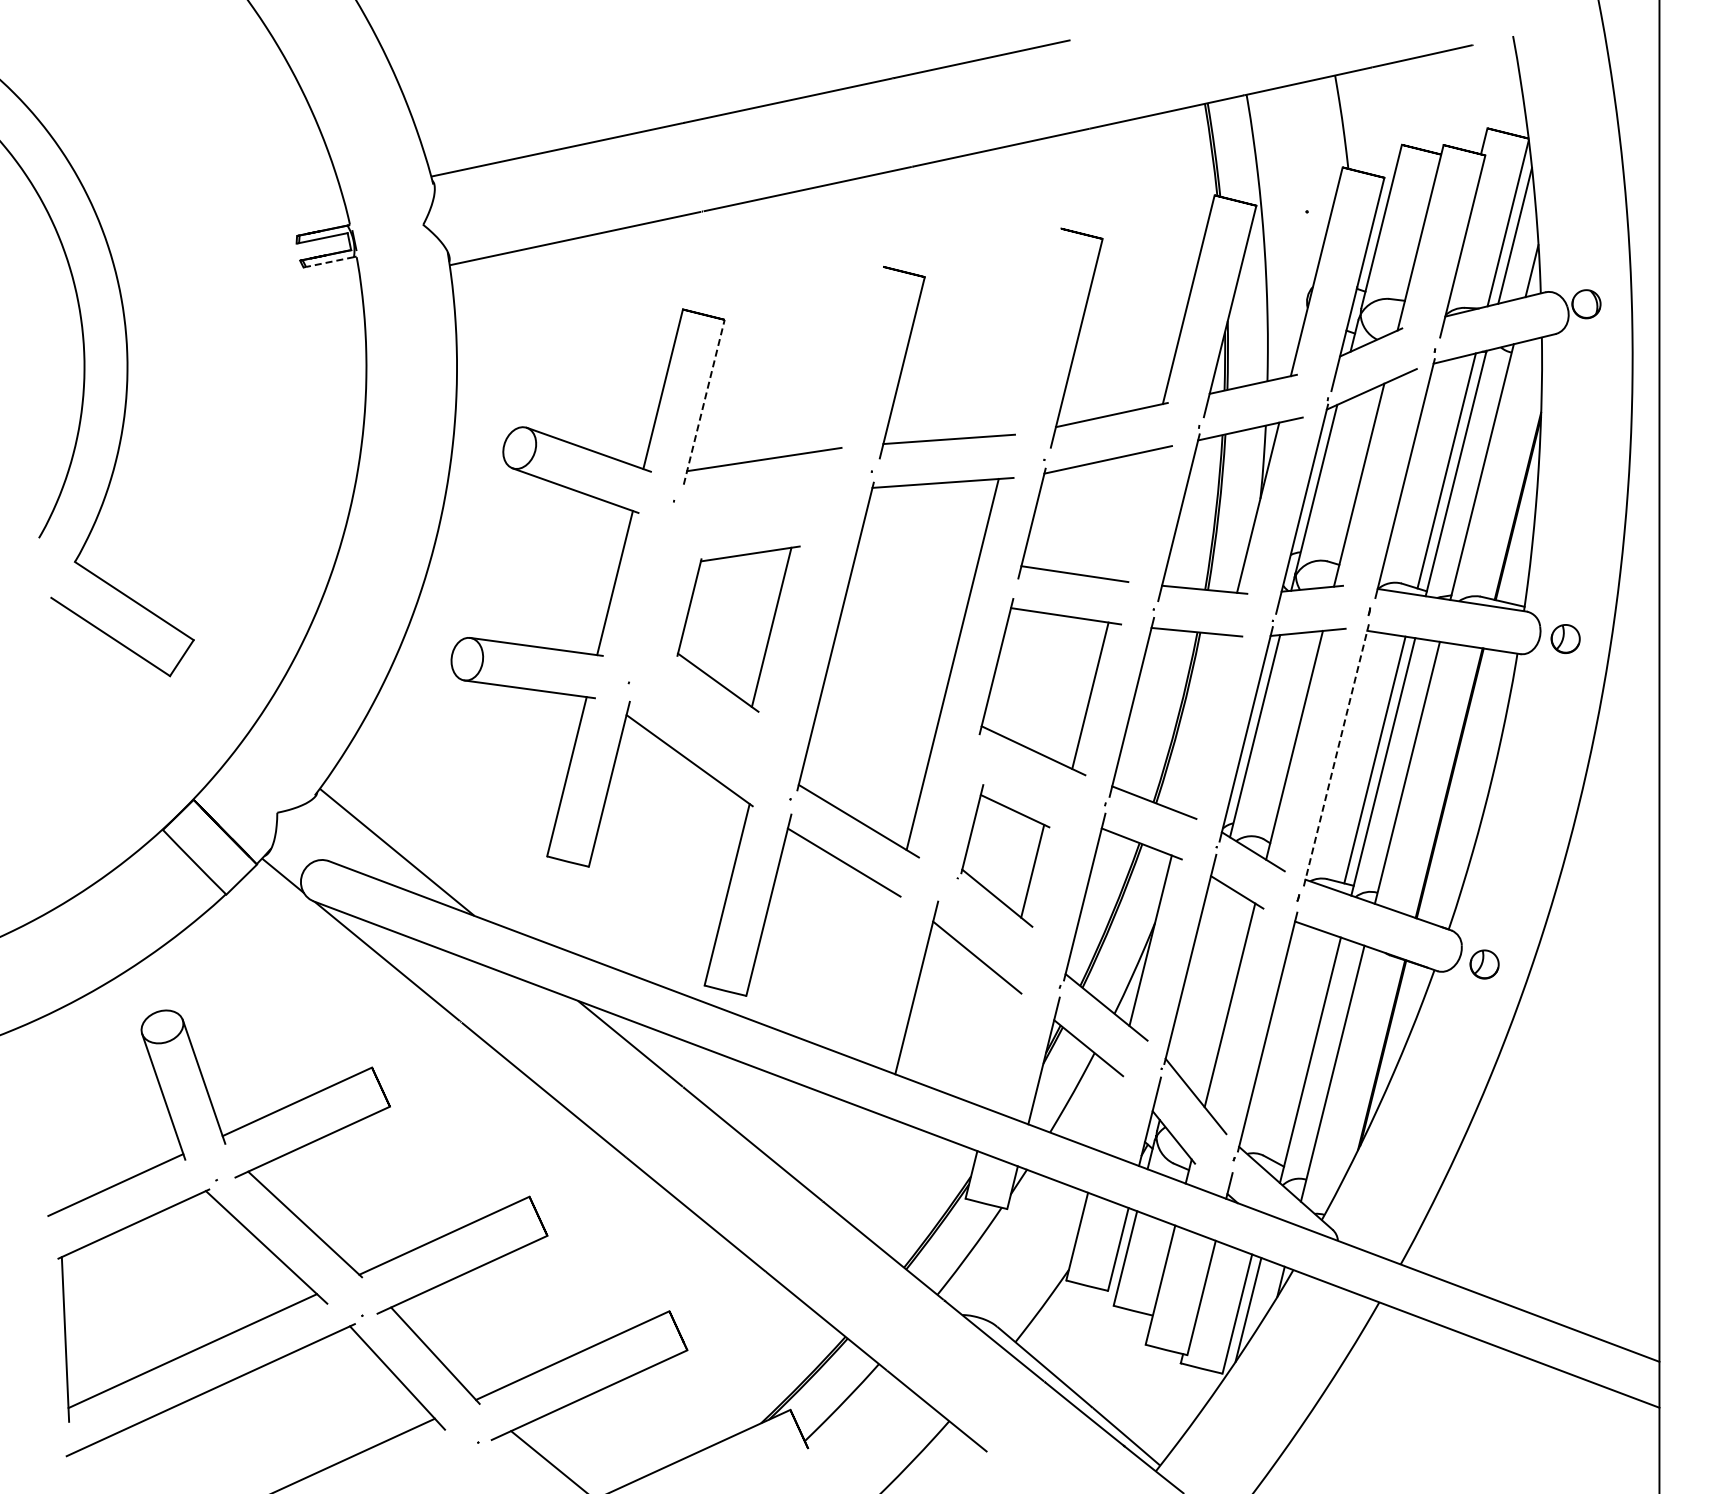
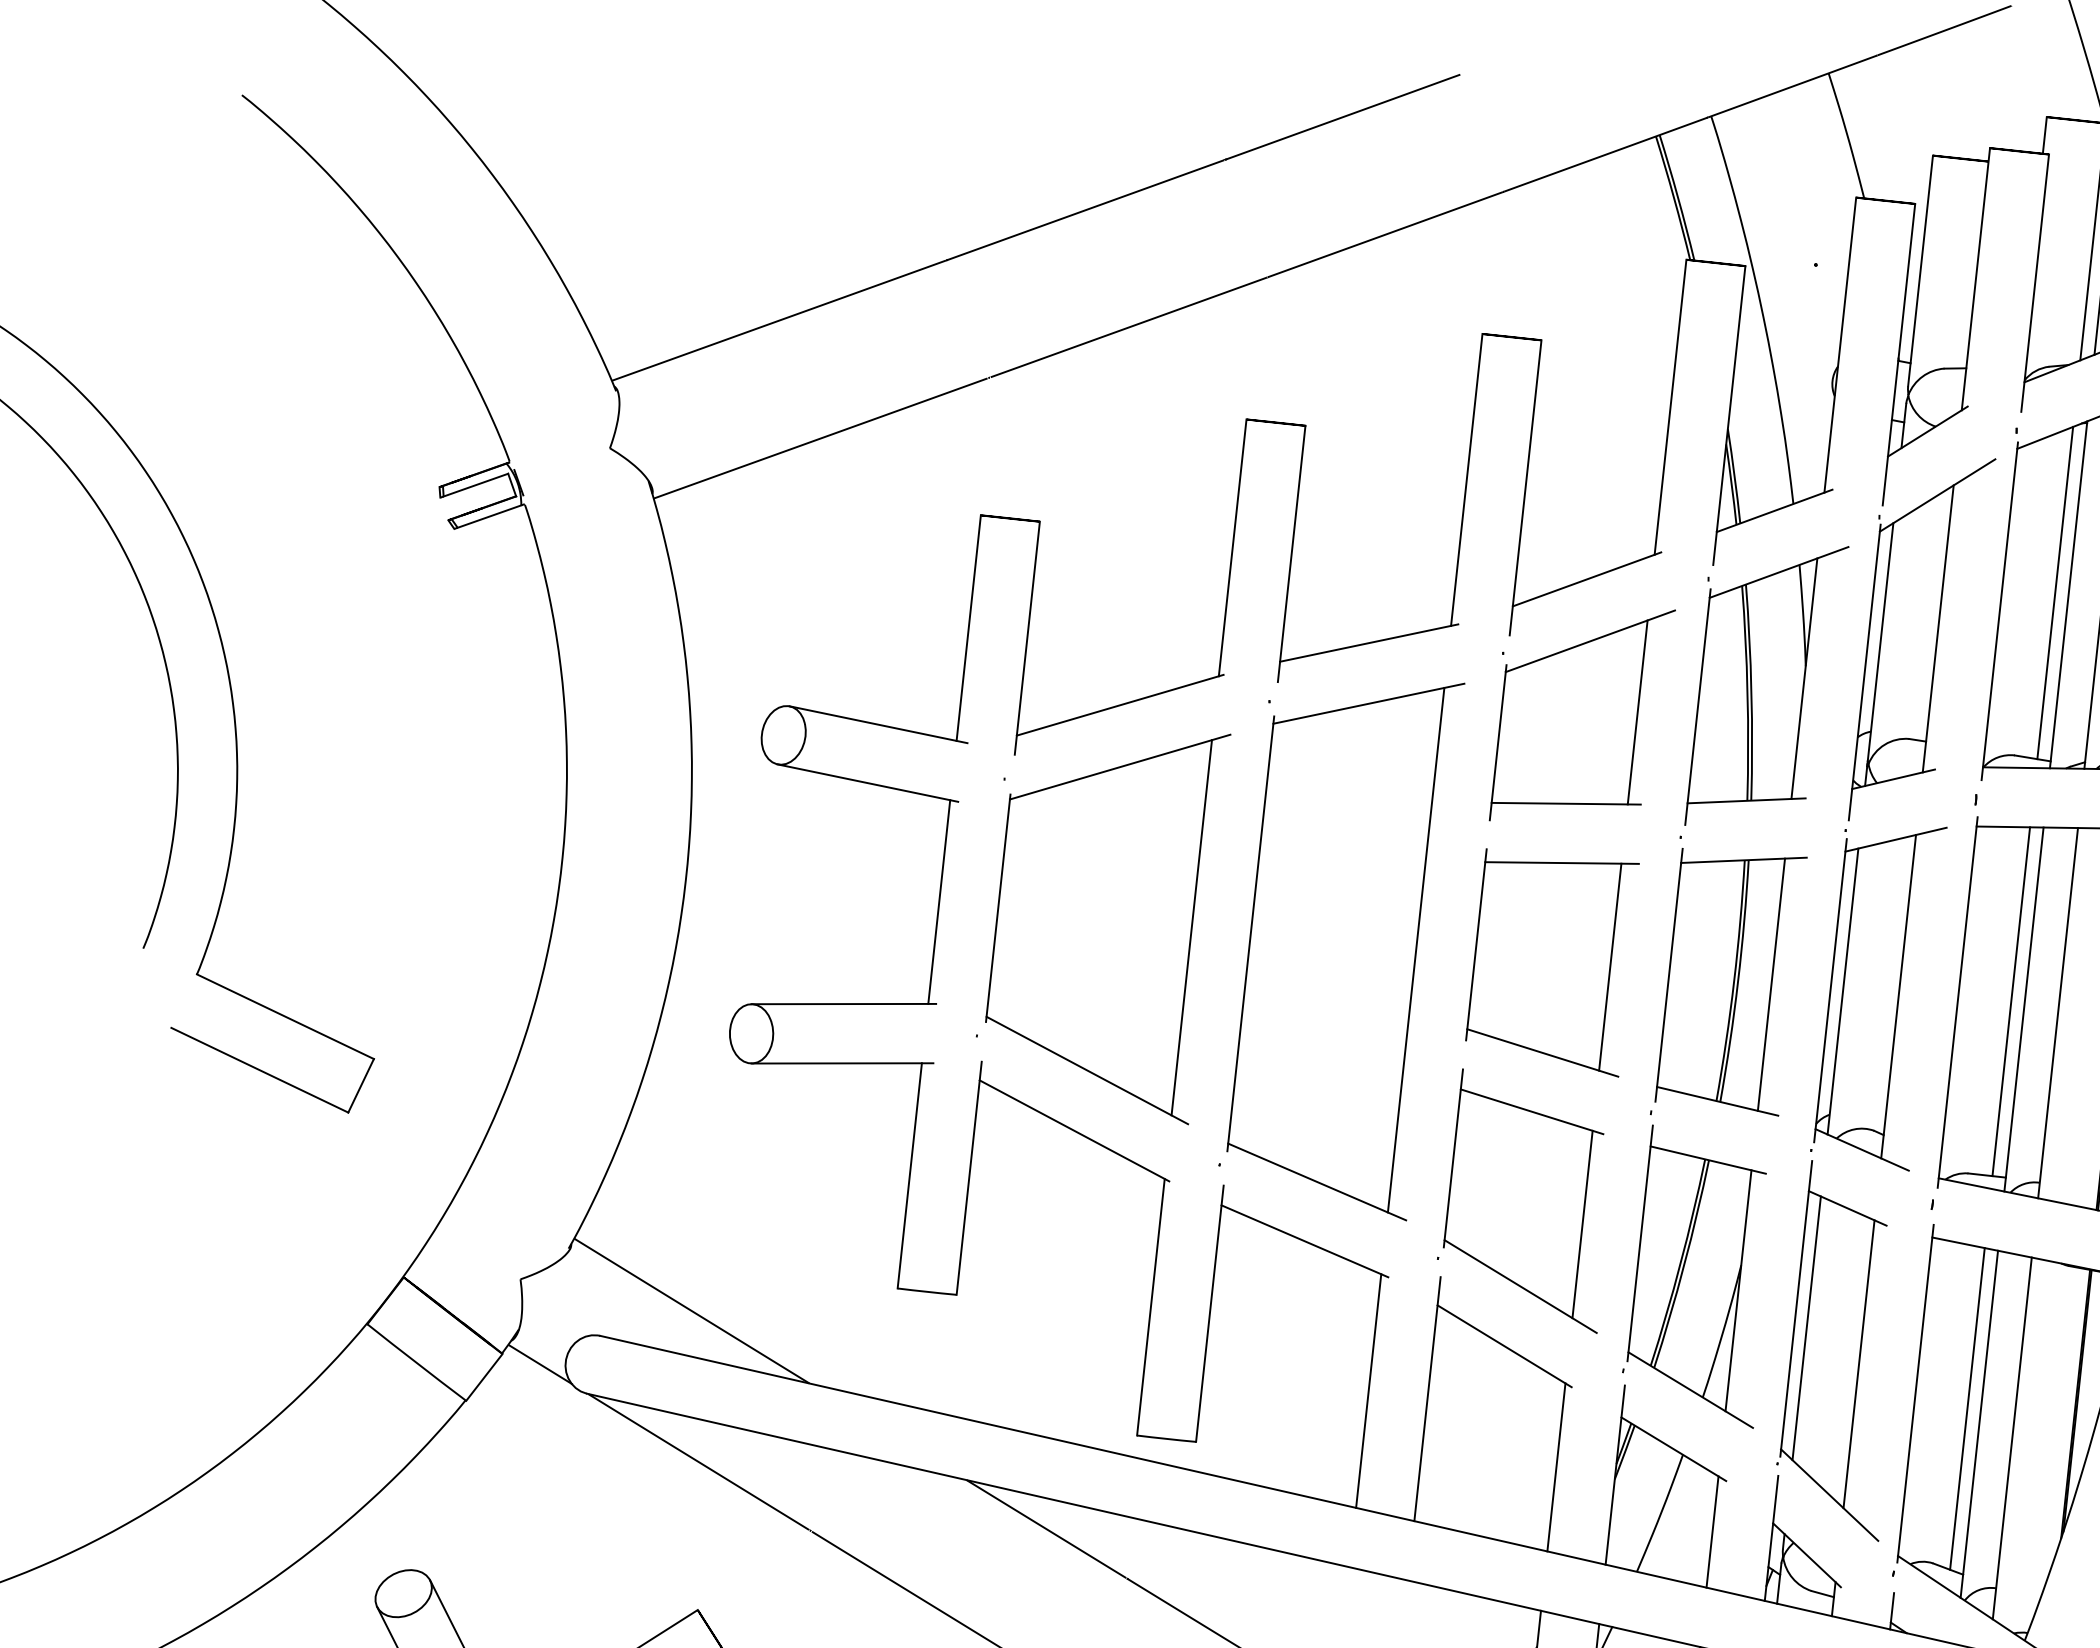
line: (329, 262) -> (488, 517), dashed -> solid
line: (1034, 331) -> (1465, 479), added
line: (860, 357) -> (1232, 547), added
line: (704, 402) -> (1027, 638), dashed -> solid
line: (1135, 515) -> (1638, 712), added
part: (738, 628) -> (1116, 941), size x1.67
line: (1204, 724) -> (1771, 985), added
line: (1336, 754) -> (1957, 1001), dashed -> solid
part: (1003, 855) -> (1521, 1201), size x1.43
line: (1195, 974) -> (1806, 1328), added
line: (874, 976) -> (1367, 1391), added
line: (1303, 1047) -> (1967, 1408), added
line: (1002, 1049) -> (1556, 1467), added
line: (1108, 1111) -> (1712, 1532), added

